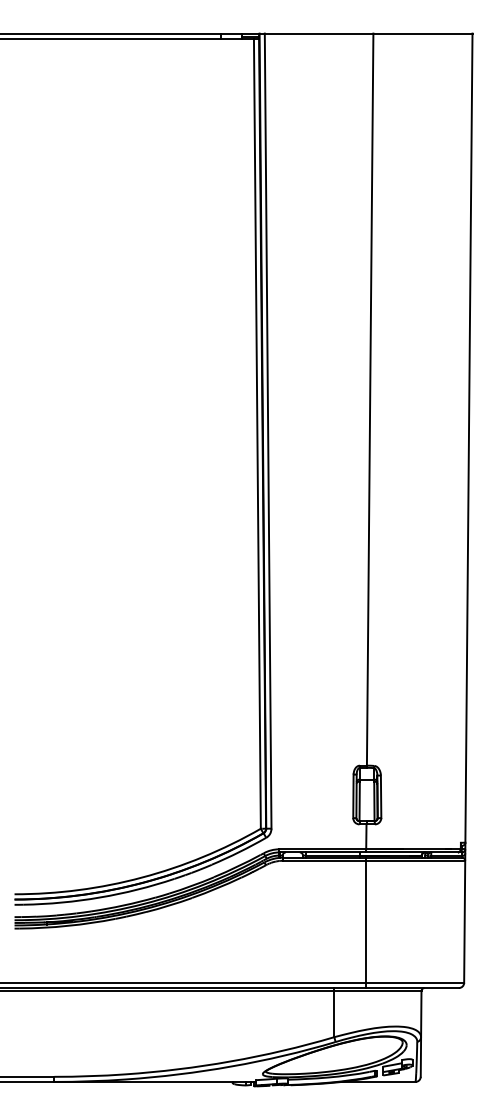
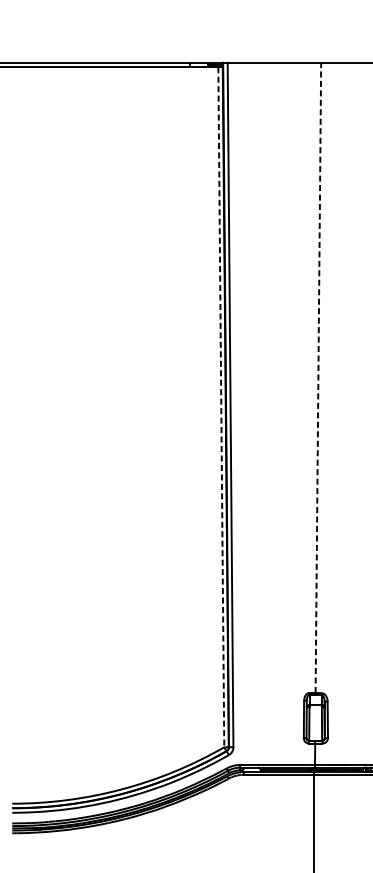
line: (370, 399) -> (318, 377), solid -> dashed
line: (257, 434) -> (221, 407), solid -> dashed

